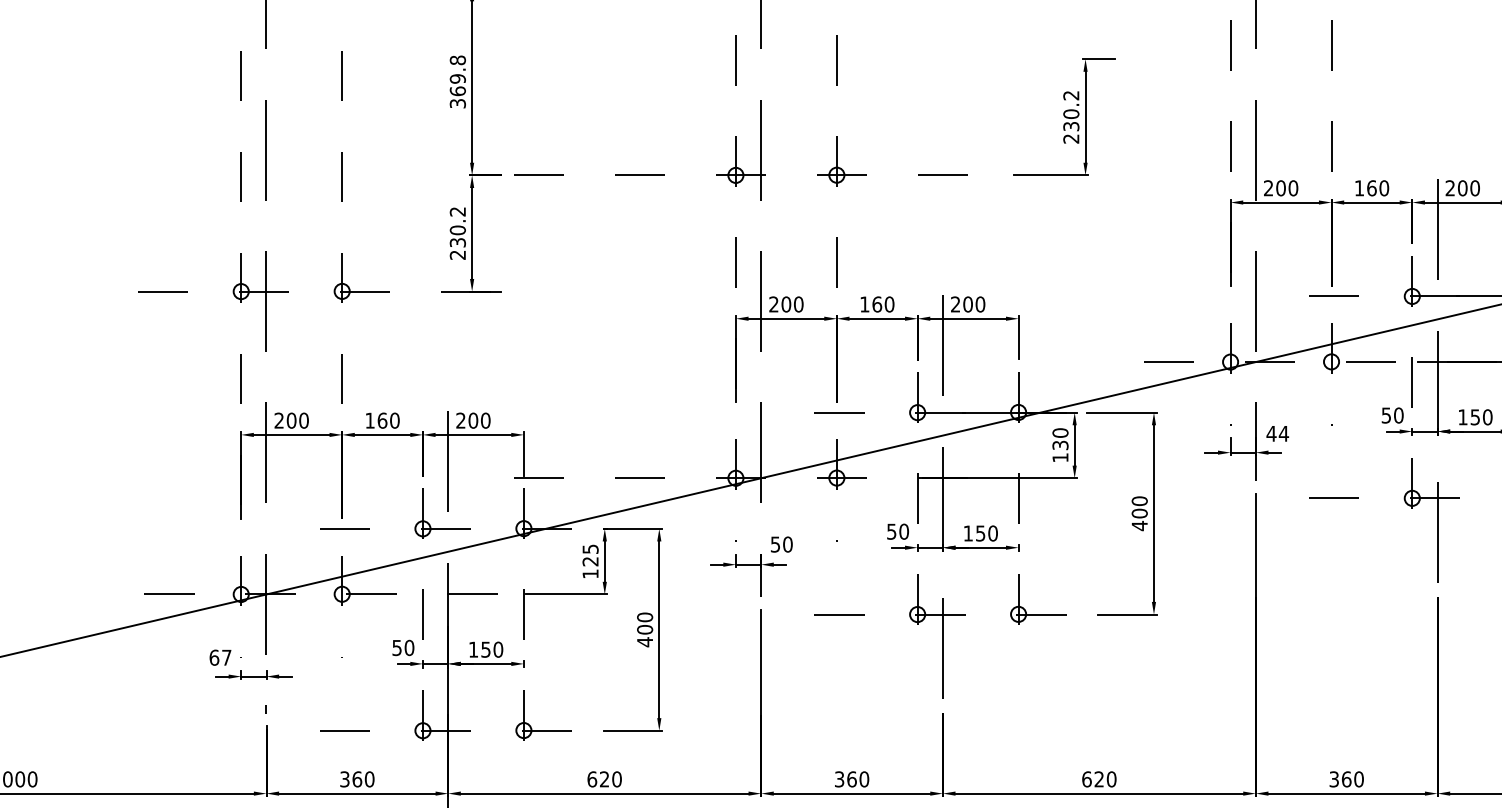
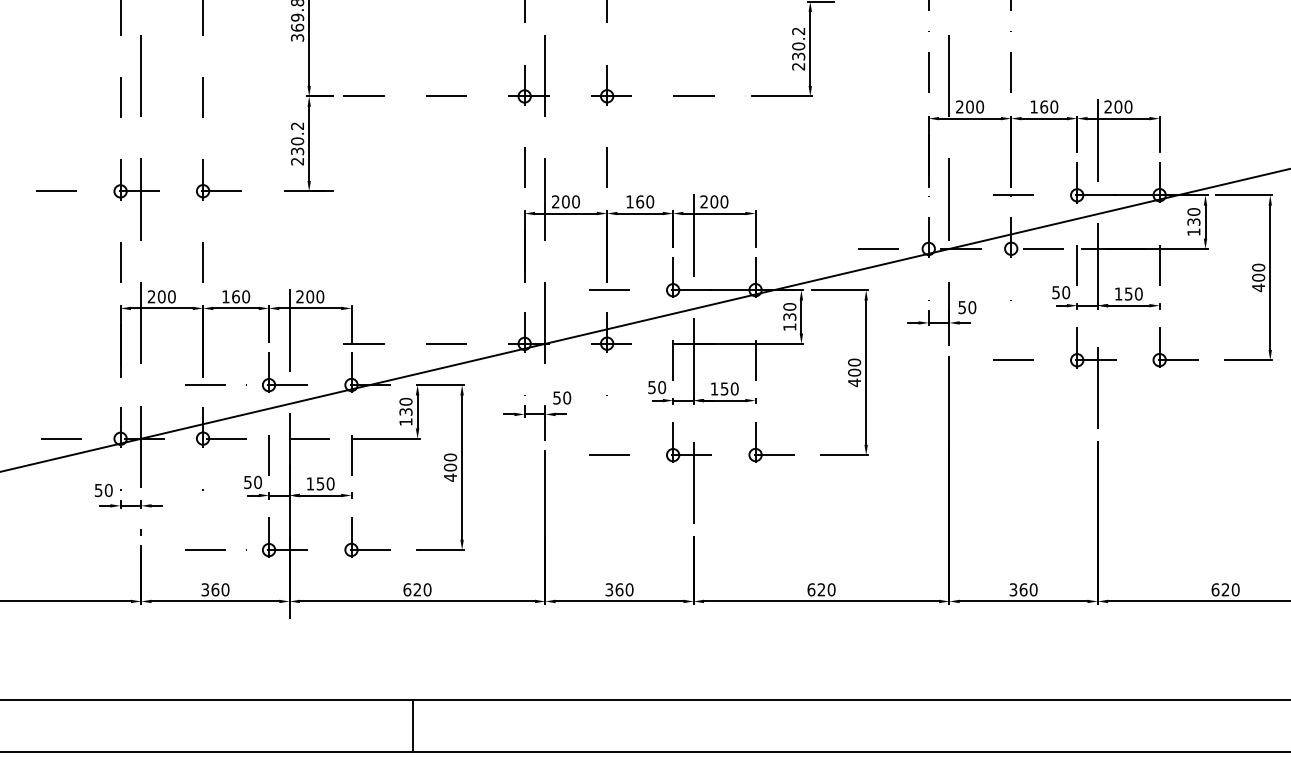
text: (1278, 433) -> (967, 307), 44 -> 50
text: (590, 554) -> (405, 406), 125 -> 130
text: (220, 657) -> (103, 490), 67 -> 50

